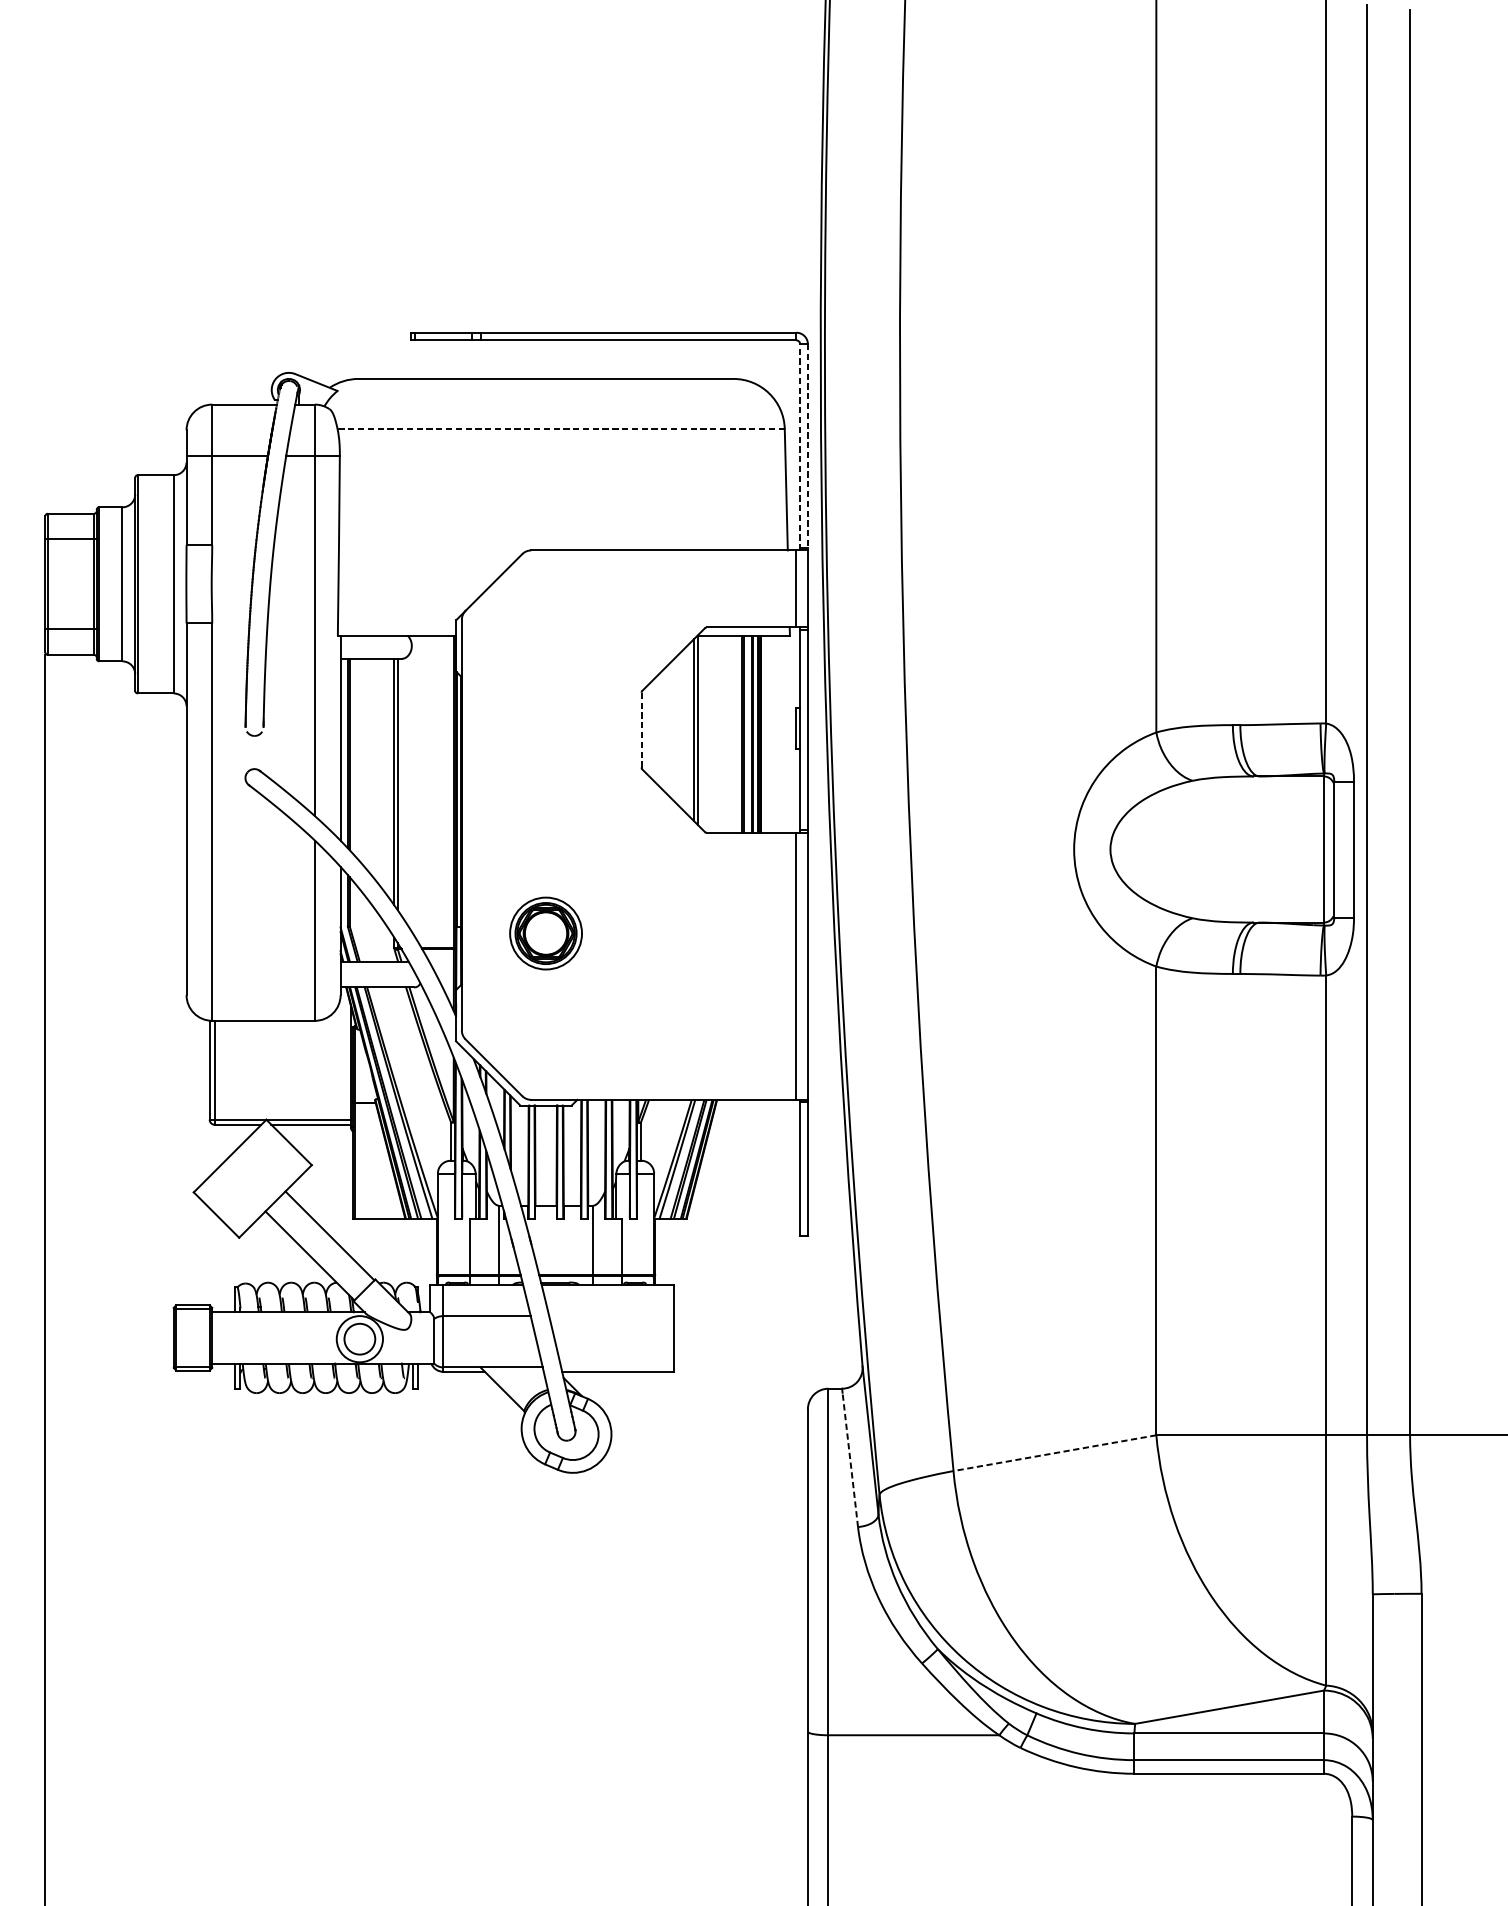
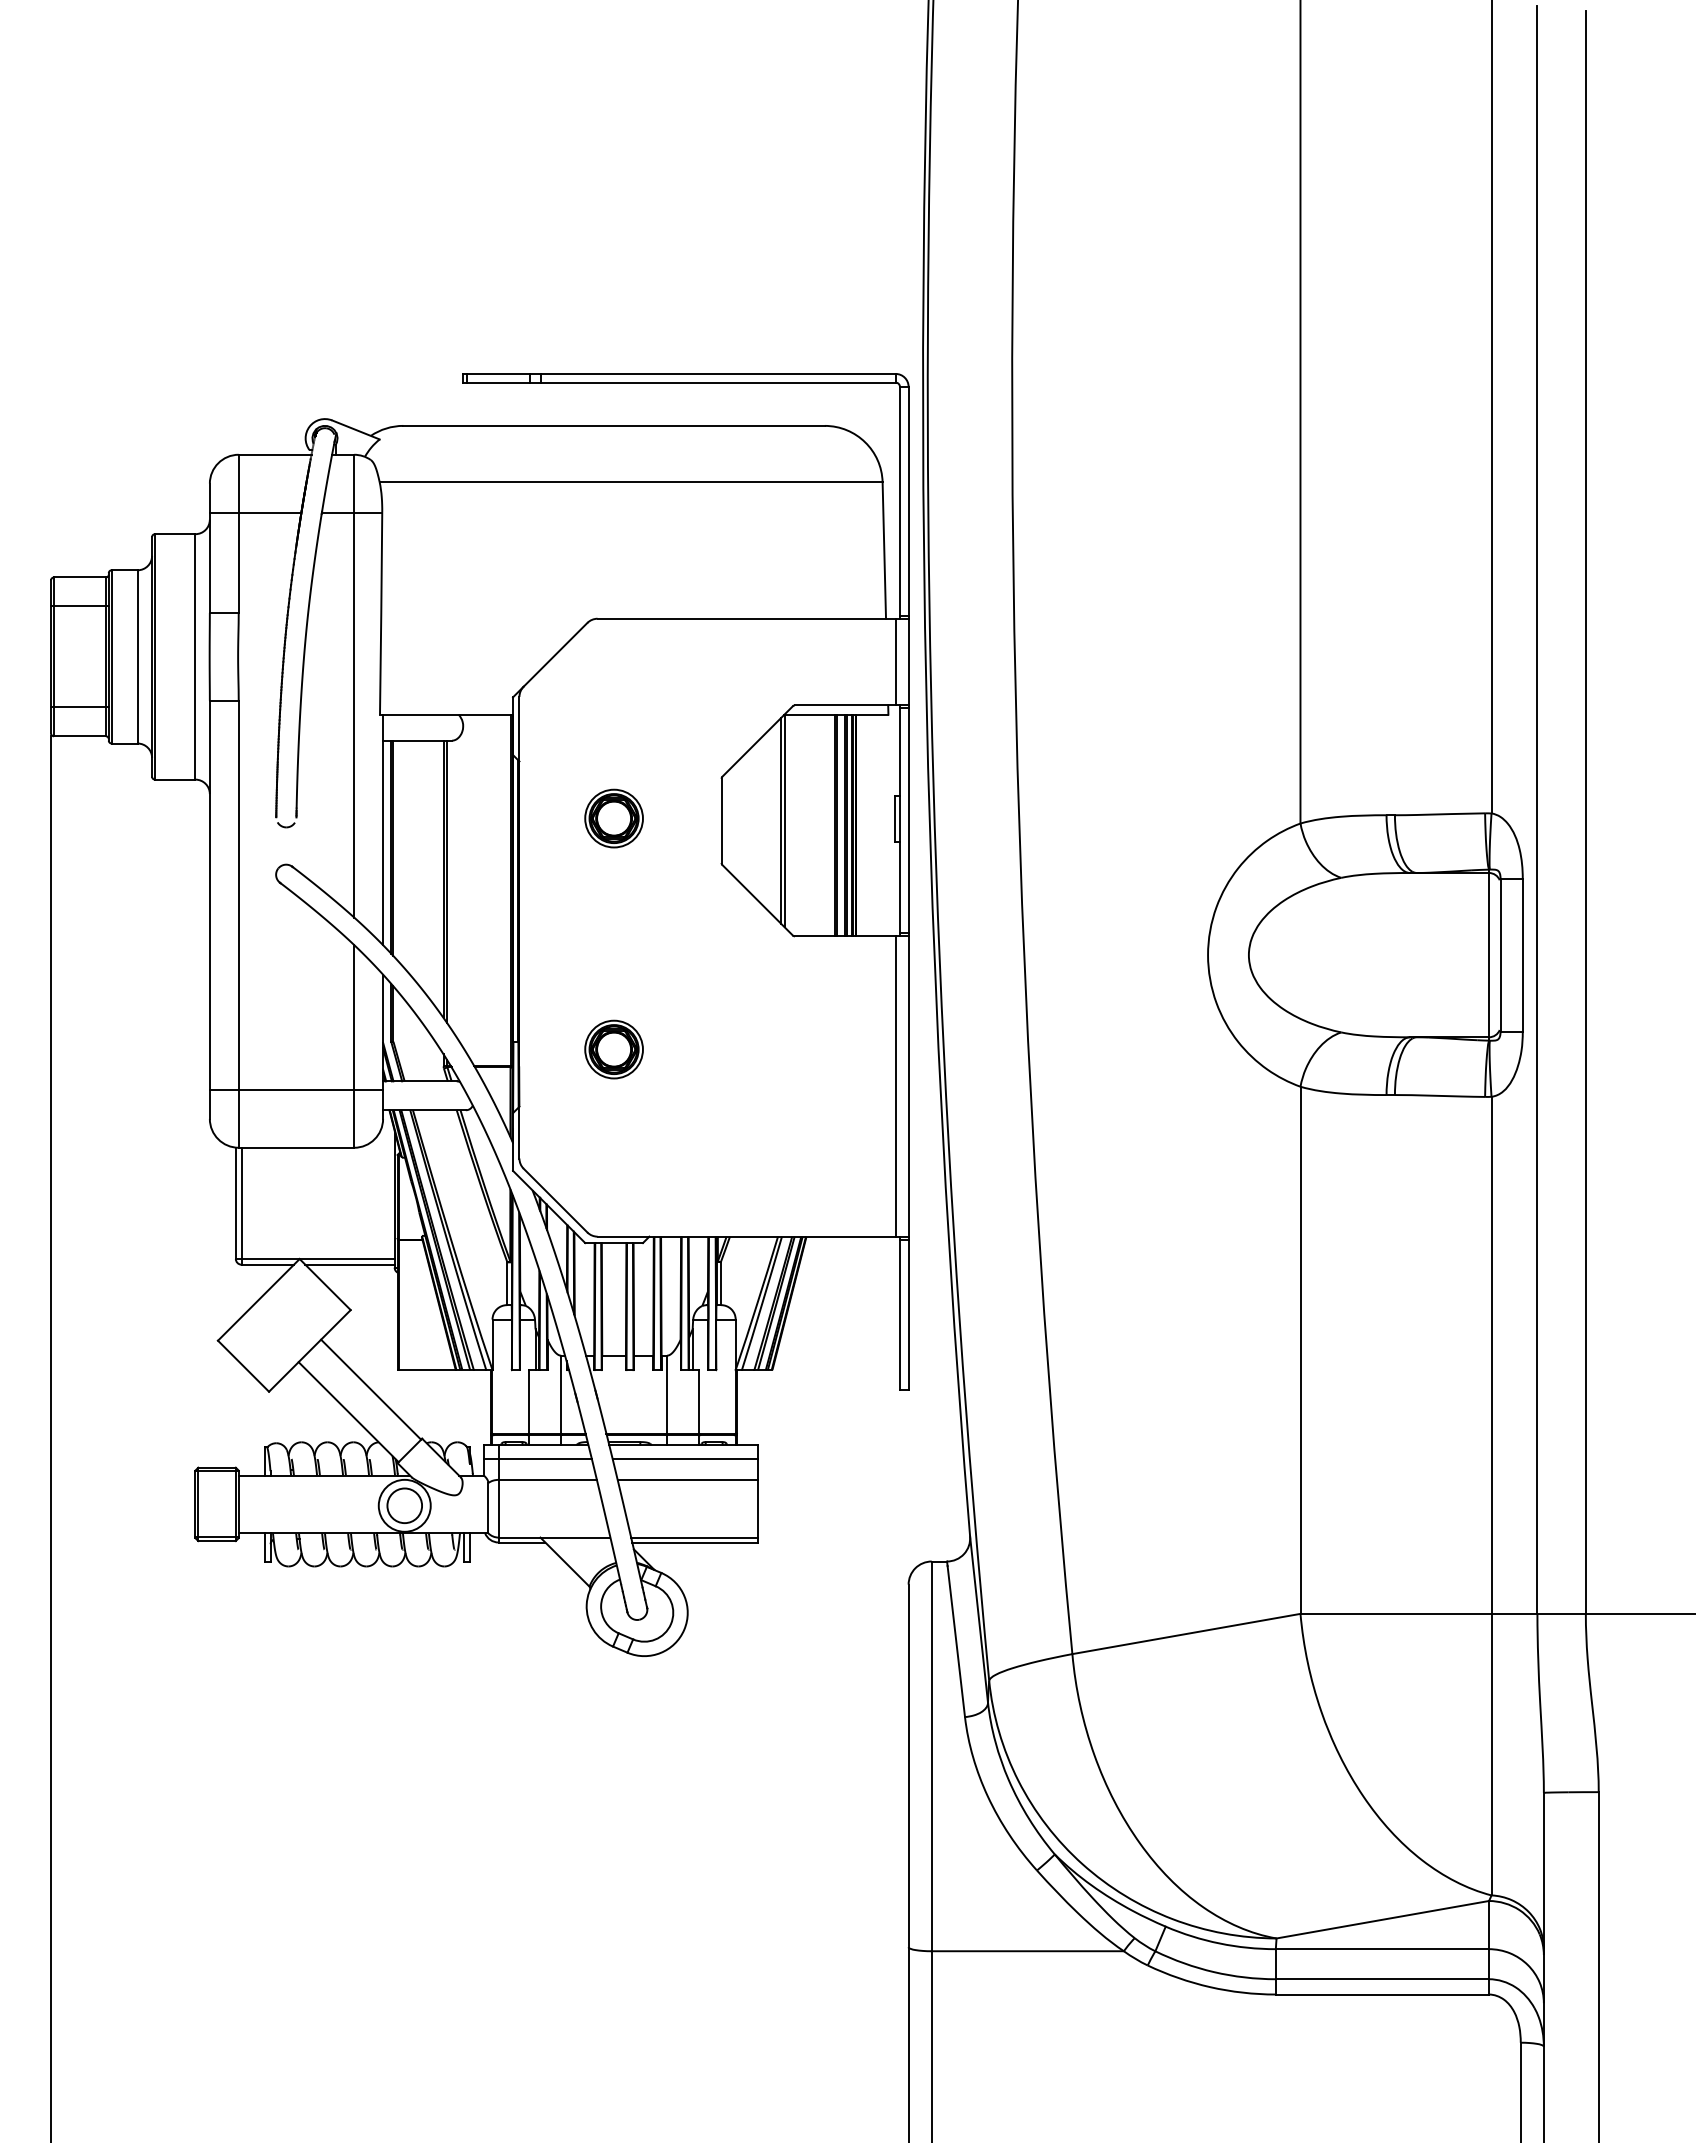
line: (560, 429) -> (630, 482), dashed -> solid
line: (799, 447) -> (899, 502), dashed -> solid
line: (807, 447) -> (908, 502), dashed -> solid
part: (545, 728) -> (613, 818), added
line: (641, 729) -> (721, 820), dashed -> solid
part: (545, 933) -> (613, 1049), size x0.71
line: (263, 969) -> (296, 1090), added
line: (477, 1297) -> (537, 1458), added
line: (609, 1297) -> (685, 1458), added
line: (611, 1315) -> (687, 1479), added
line: (617, 1367) -> (694, 1537), added
line: (1054, 1452) -> (1186, 1633), dashed -> solid
line: (850, 1459) -> (956, 1641), dashed -> solid

